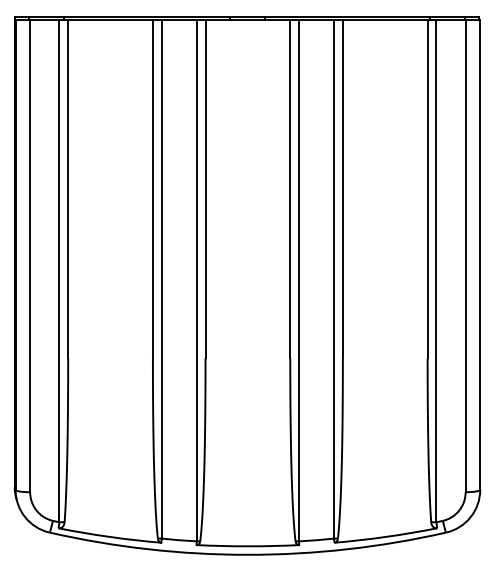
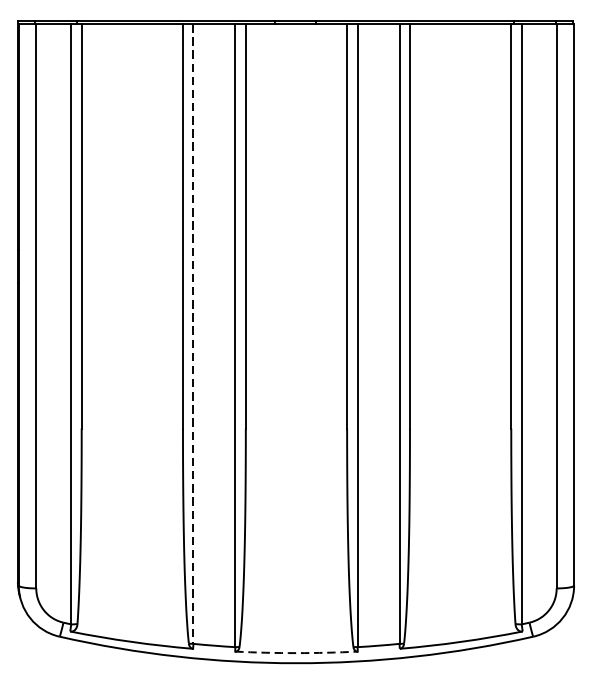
line: (161, 279) -> (193, 334), solid -> dashed
arc: (247, 546) -> (296, 653), solid -> dashed

